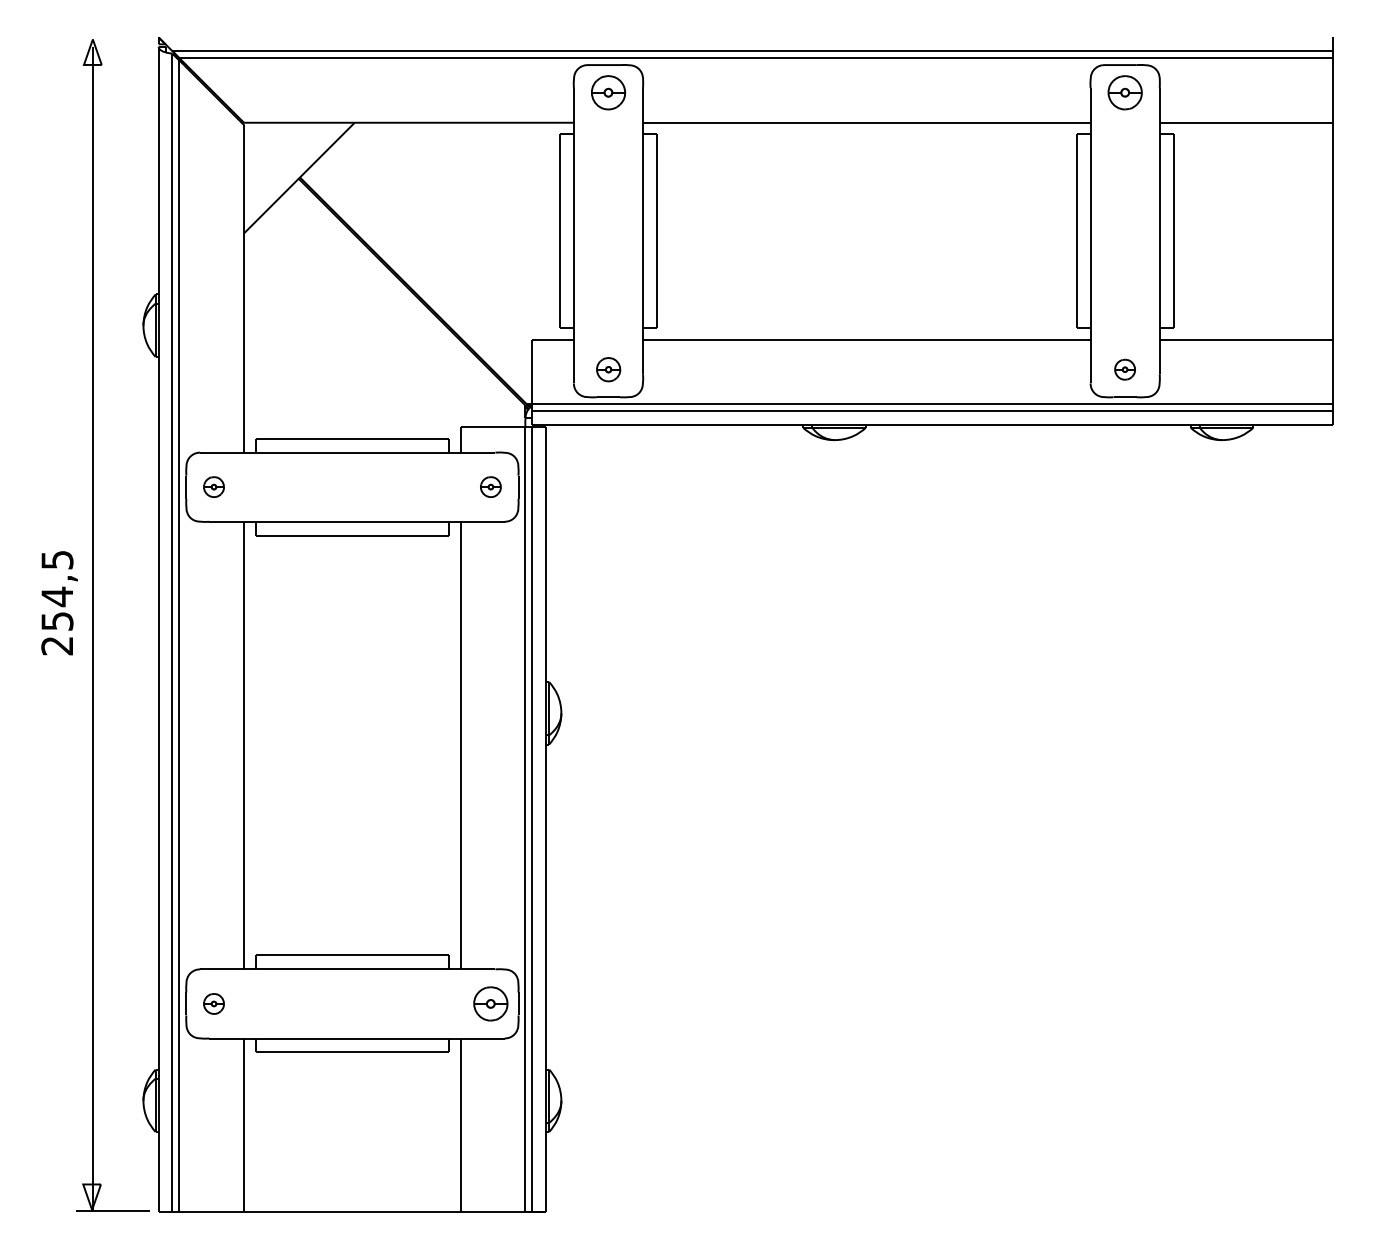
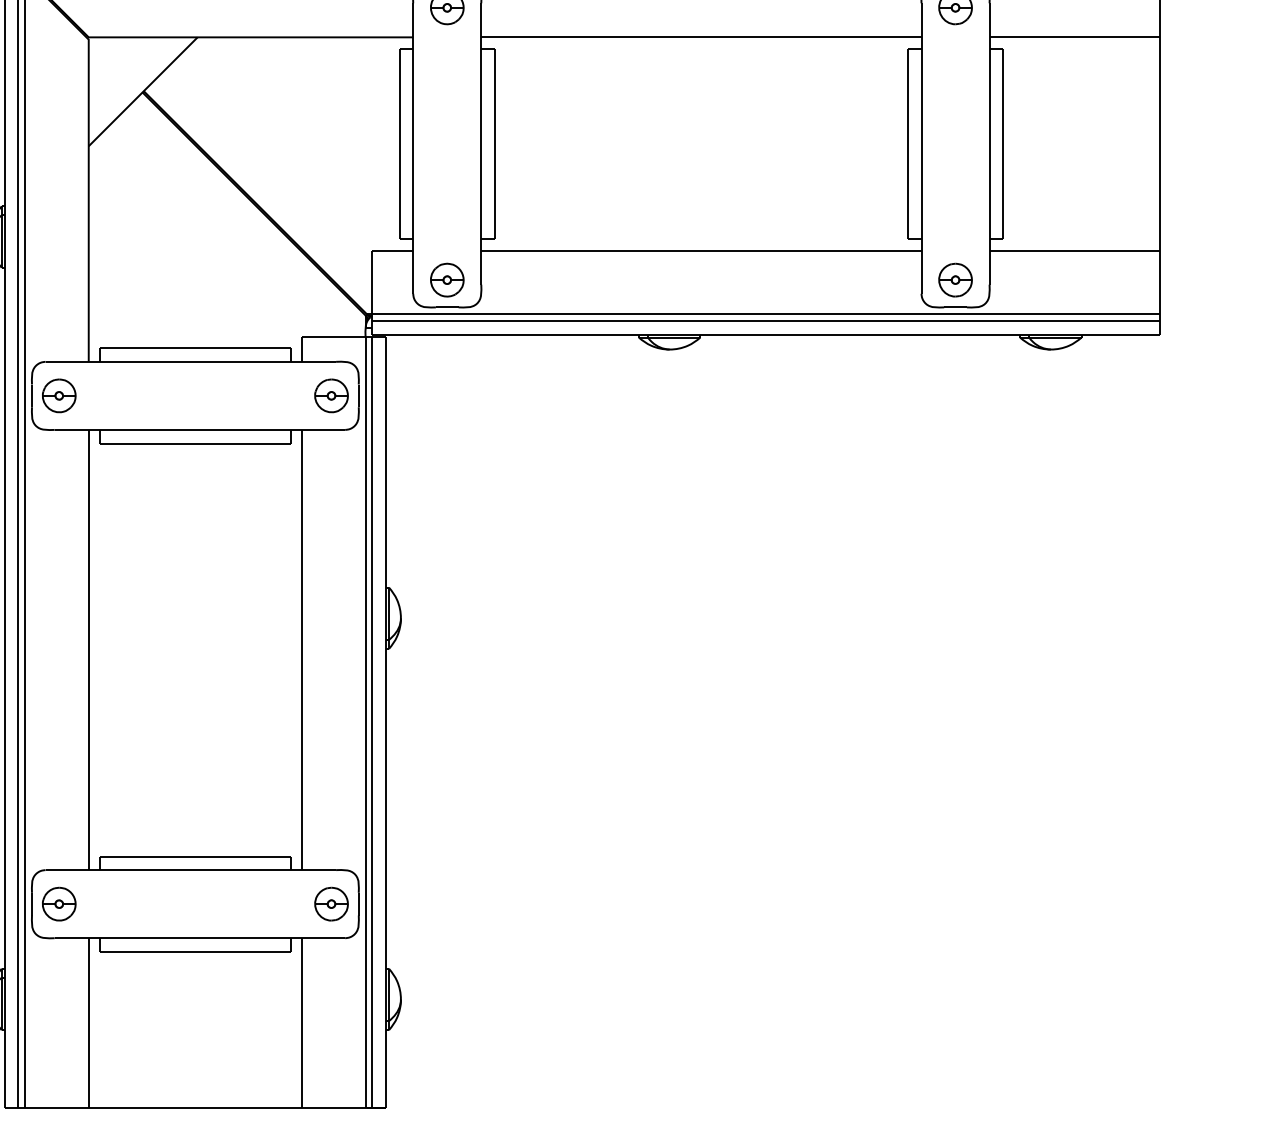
part: (608, 369) -> (447, 280), size x1.43
part: (1124, 369) -> (954, 280), size x1.67
part: (213, 486) -> (58, 395), size x1.67
part: (490, 486) -> (331, 395), size x1.67
part: (213, 1003) -> (58, 903), size x1.67

